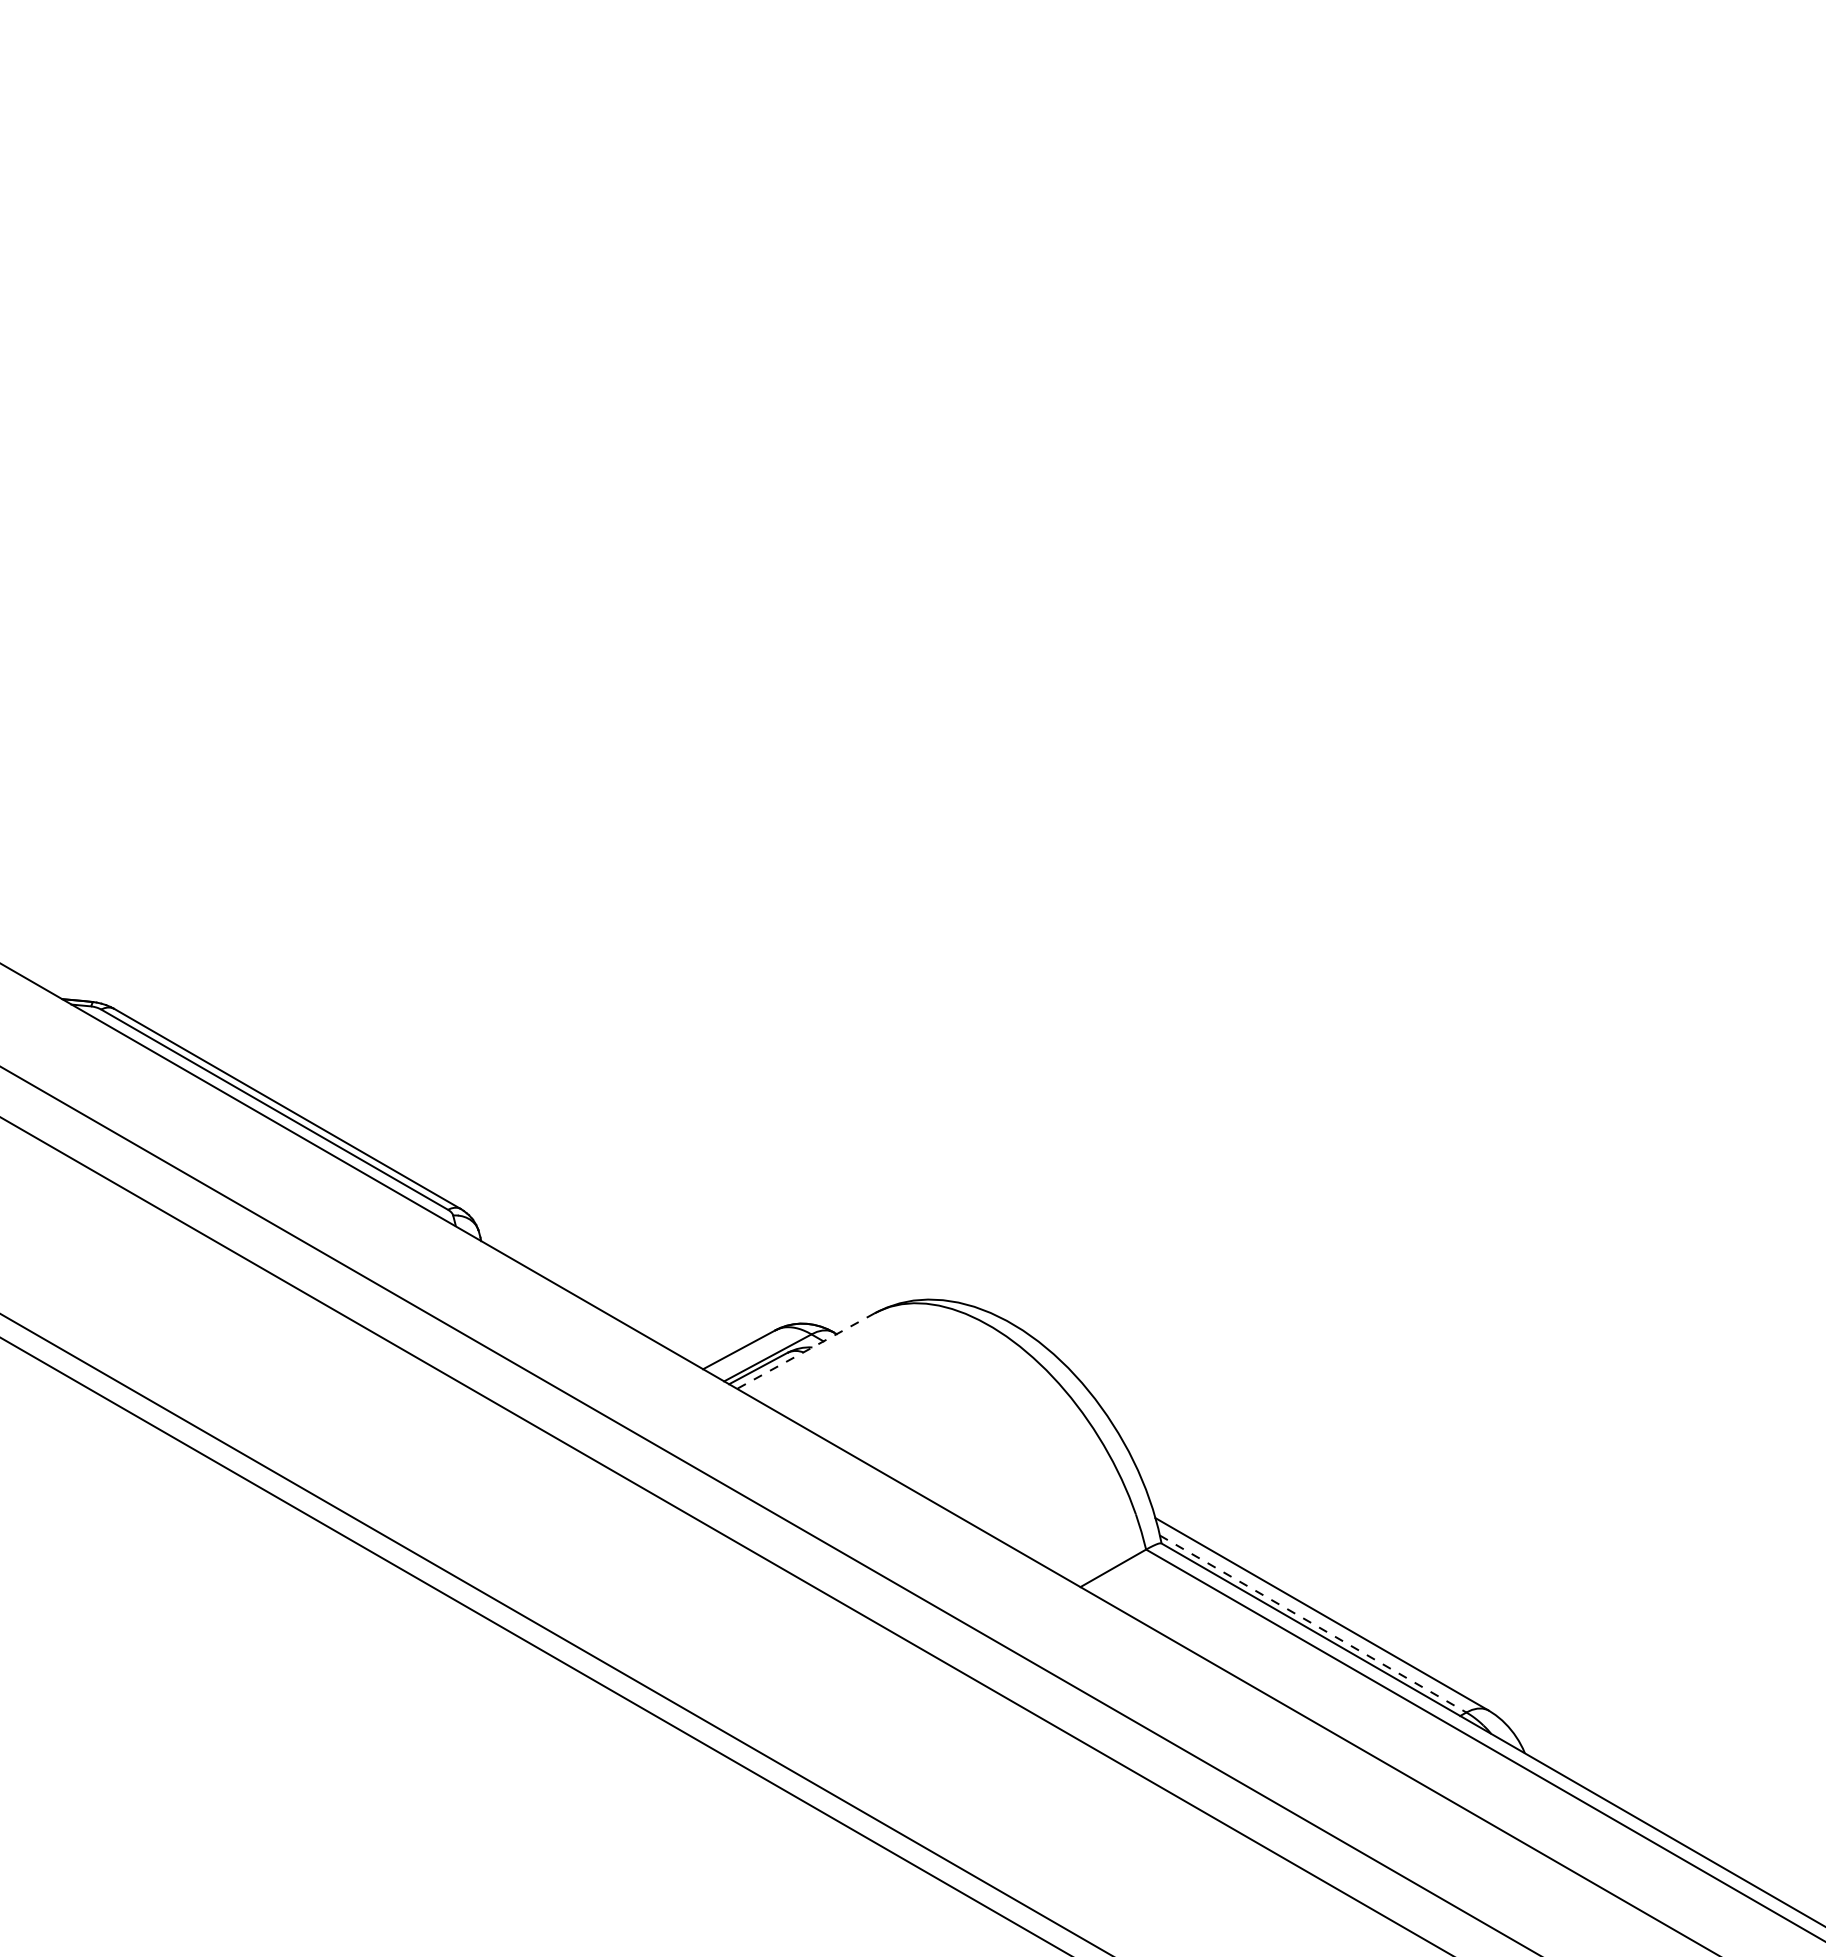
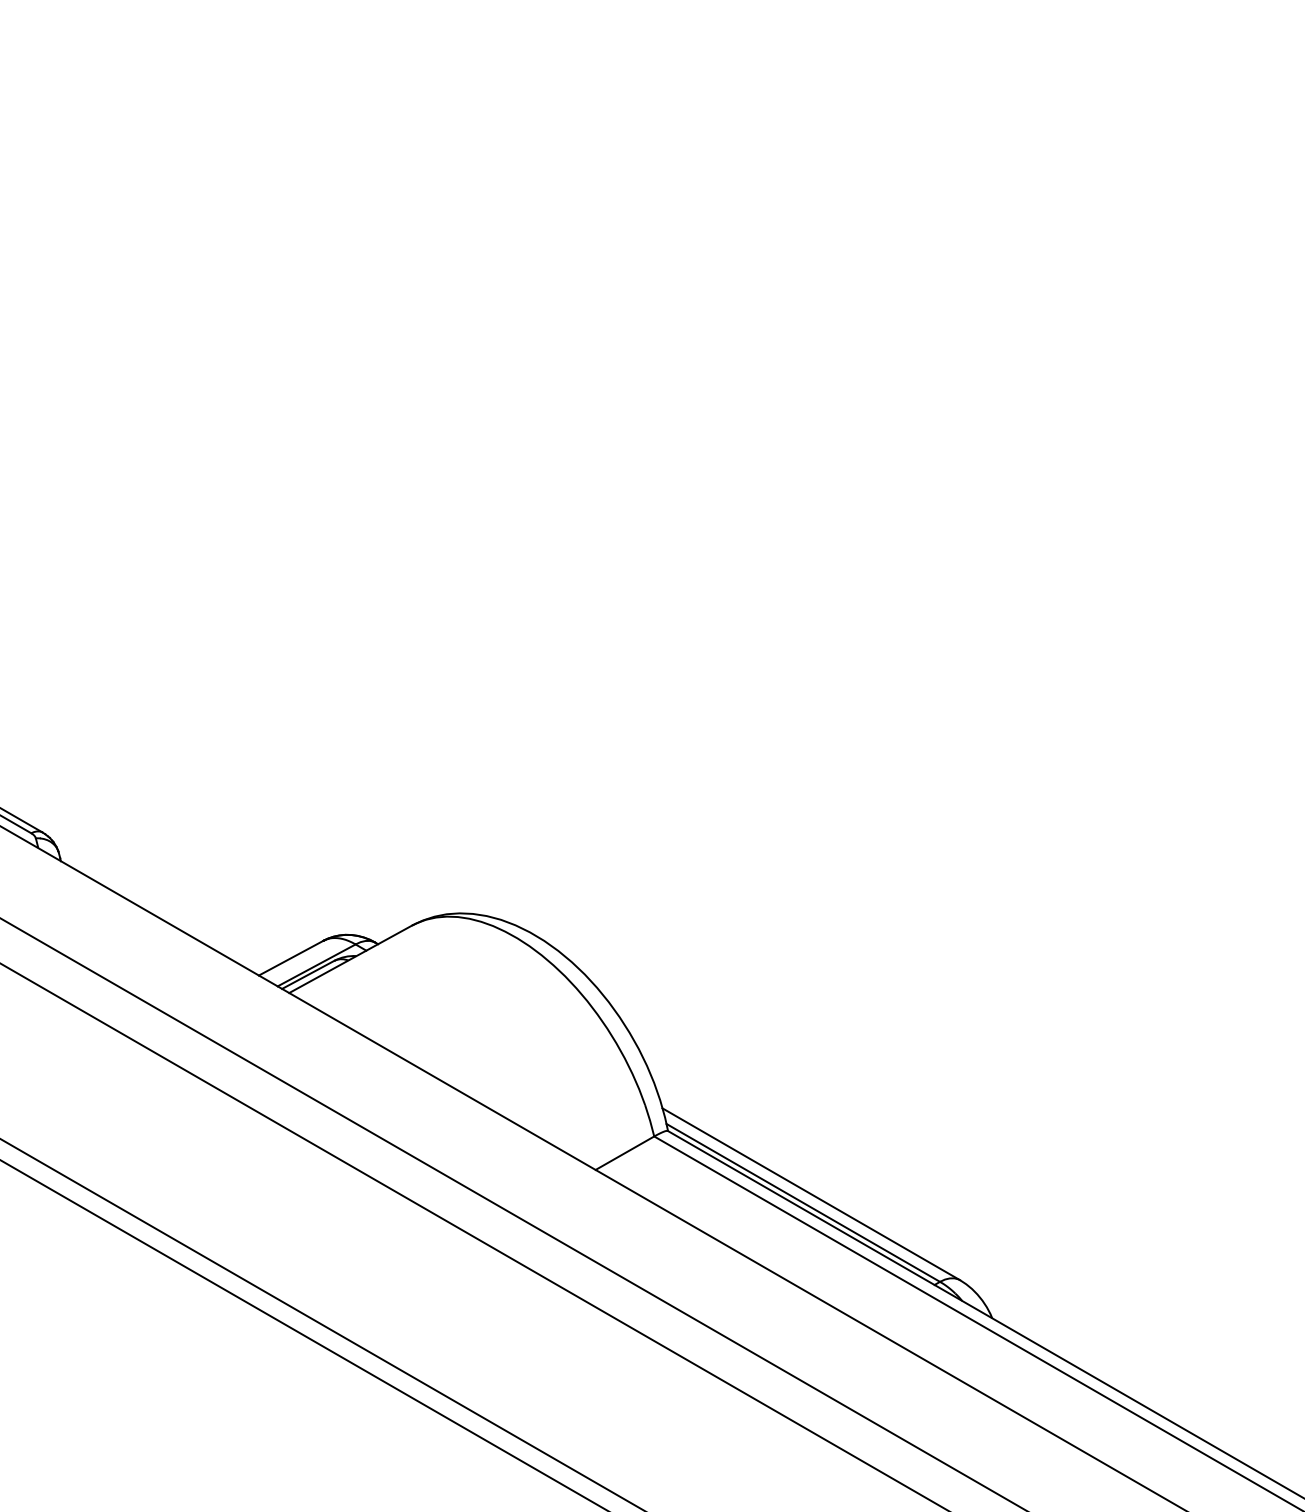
line: (805, 1351) -> (350, 959), dashed -> solid
line: (1313, 1624) -> (803, 1203), dashed -> solid

